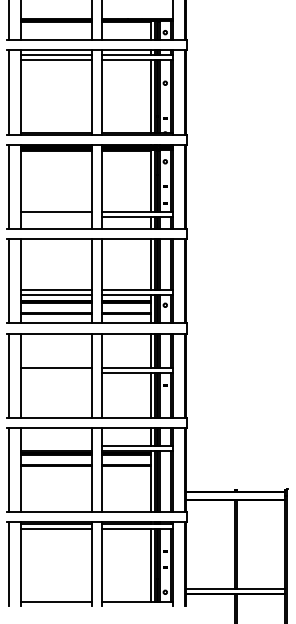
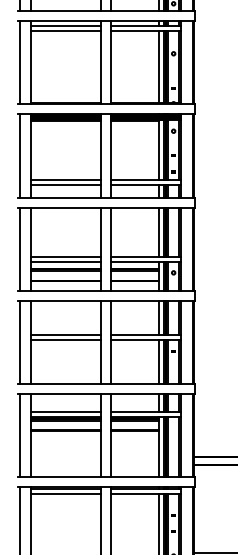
line: (55, 216) -> (65, 185), added
line: (55, 372) -> (65, 339), added
line: (55, 446) -> (65, 412), added

